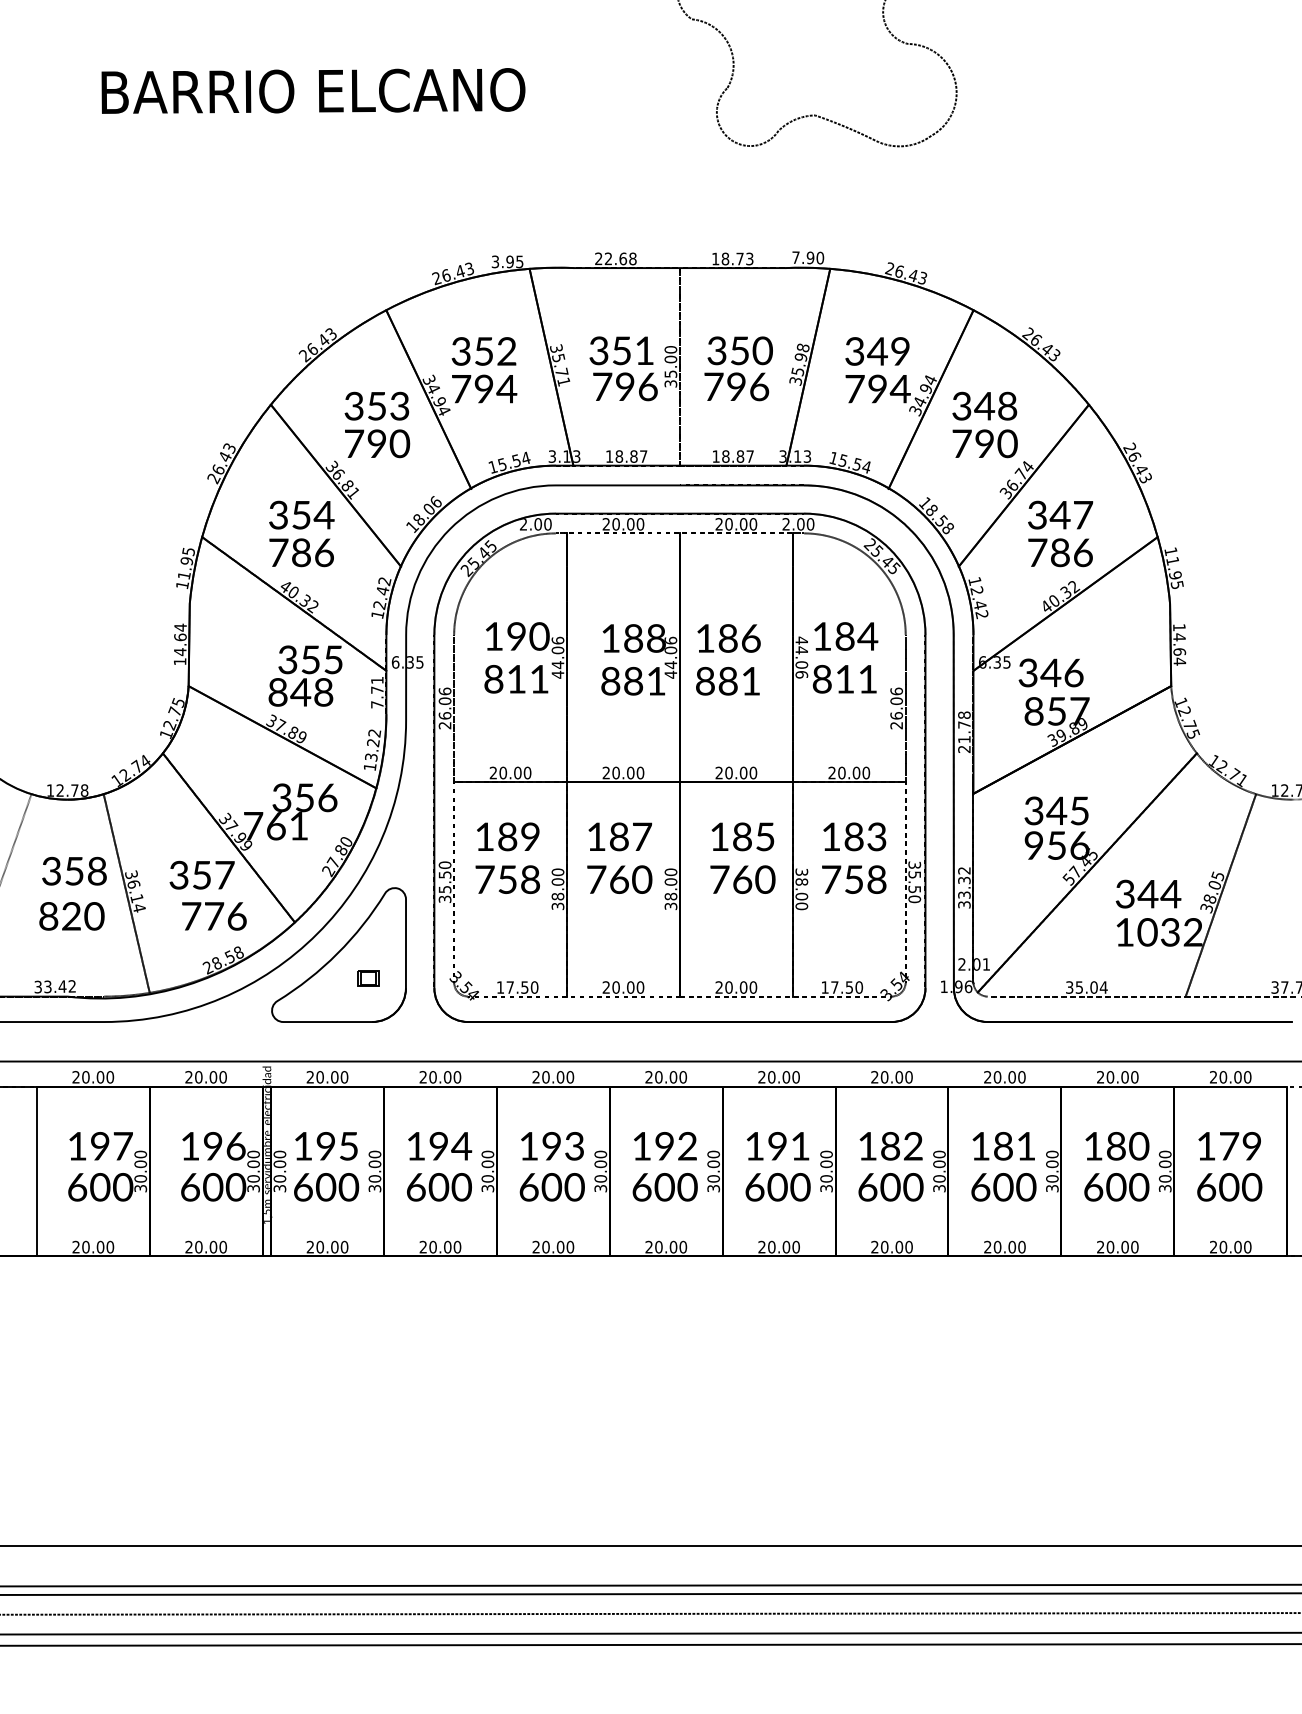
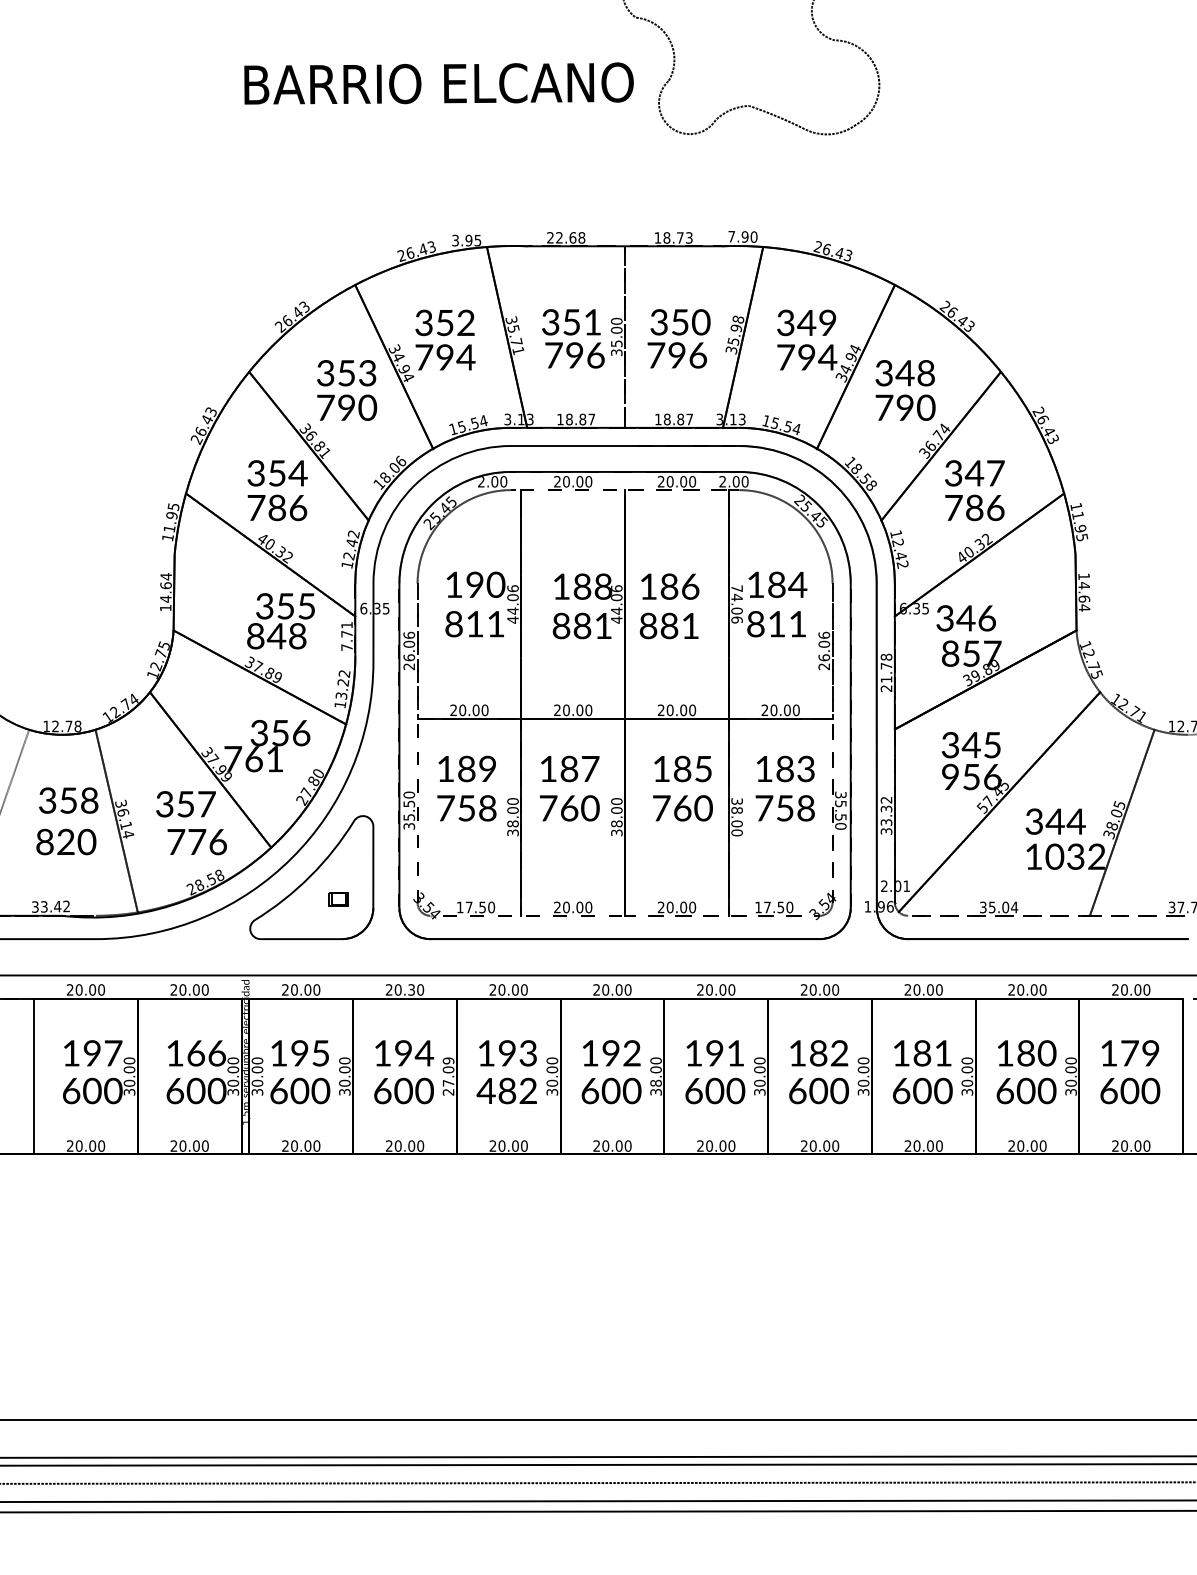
text: (313, 90) -> (439, 83), moved
text: (801, 640) -> (736, 588), 44.06 -> 74.06
text: (447, 1077) -> (411, 990), 20.00 -> 20.30
text: (212, 1146) -> (195, 1053), 196 -> 166
text: (487, 1171) -> (448, 1076), 30.00 -> 27.09
text: (713, 1178) -> (655, 1082), 30.00 -> 38.00
text: (551, 1187) -> (507, 1091), 600 -> 482

